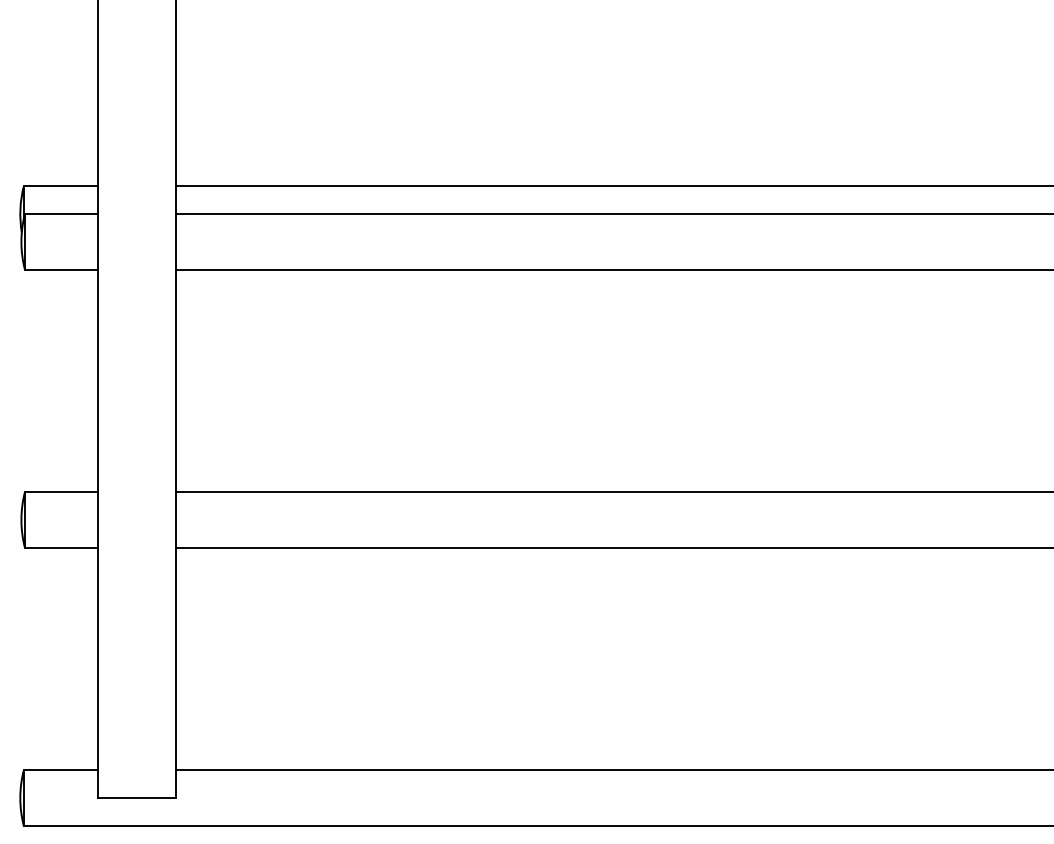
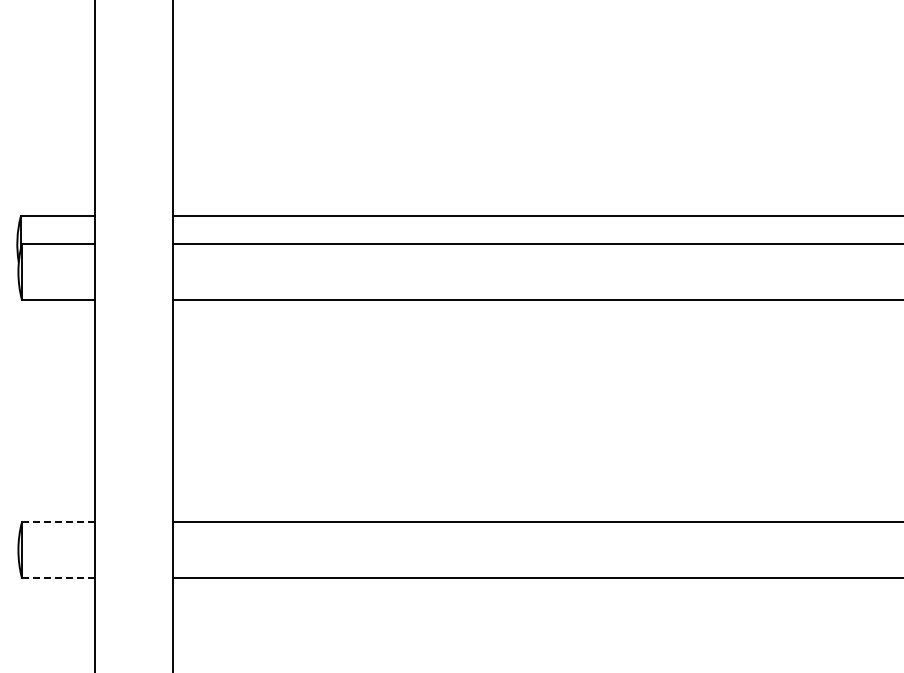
line: (61, 492) -> (58, 522), solid -> dashed
line: (61, 547) -> (58, 577), solid -> dashed

